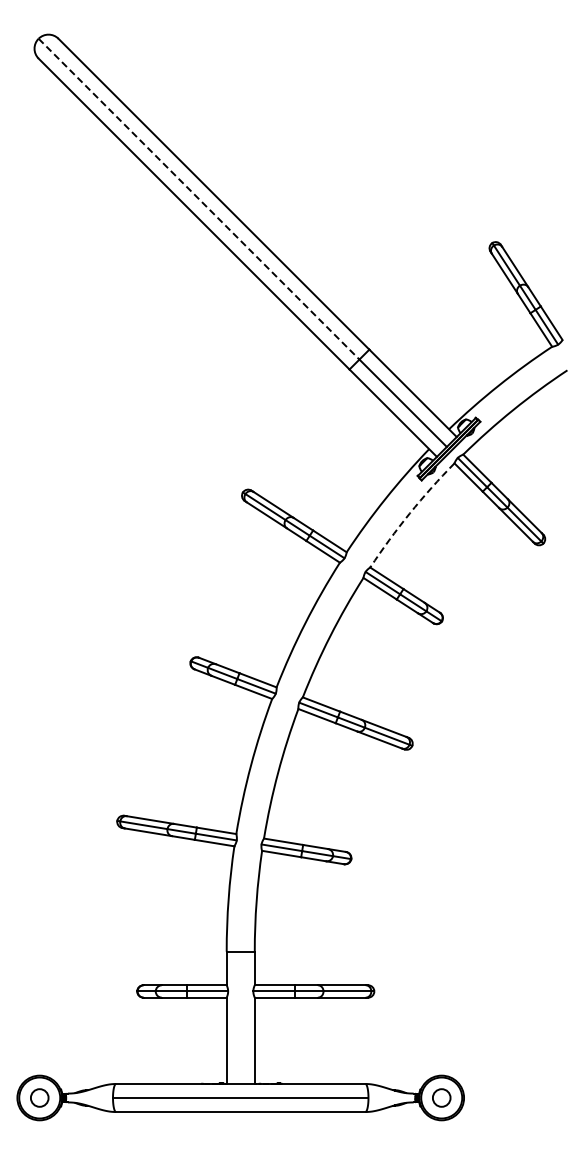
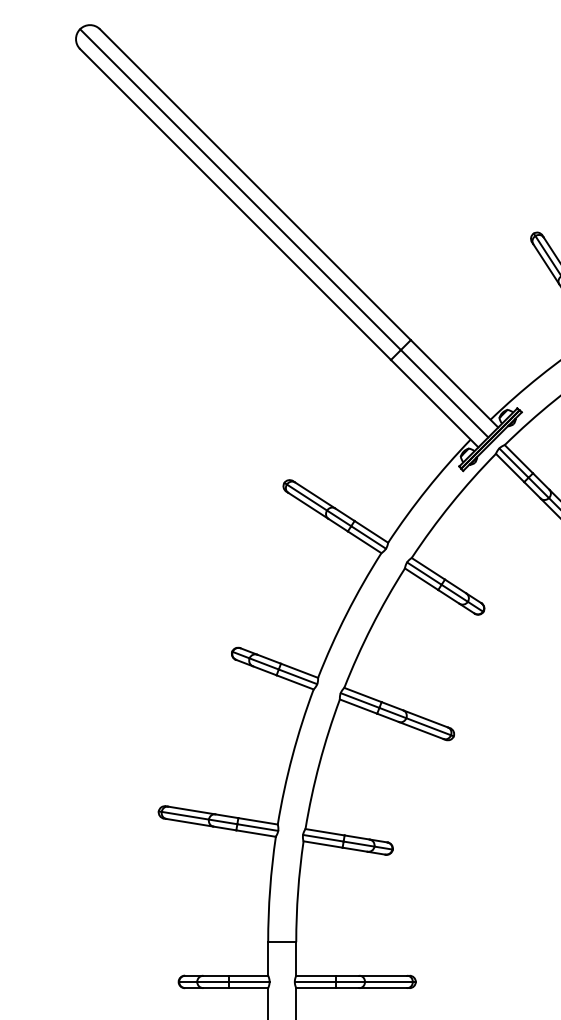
line: (199, 199) -> (240, 189), dashed -> solid
arc: (409, 513) -> (450, 503), dashed -> solid

